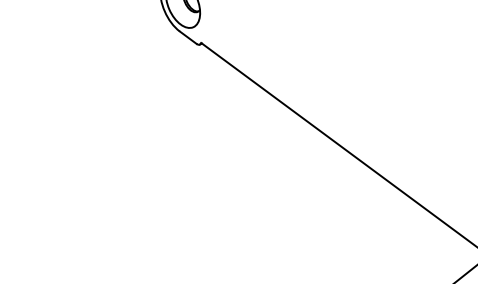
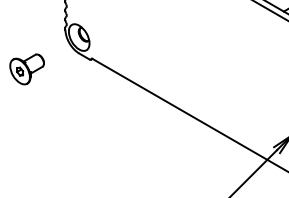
part: (84, 49) -> (26, 69), added

